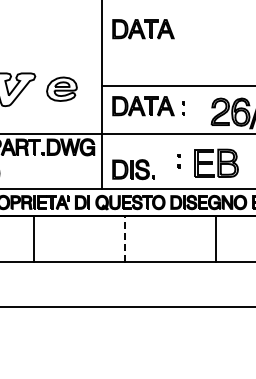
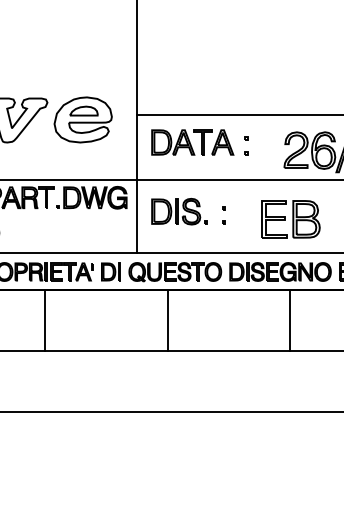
part: (143, 29) -> (192, 39), removed
part: (61, 88) -> (82, 118), size x1.43
part: (178, 161) -> (223, 215), moved
part: (133, 169) -> (179, 211), moved
line: (124, 238) -> (167, 320), dashed -> solid

